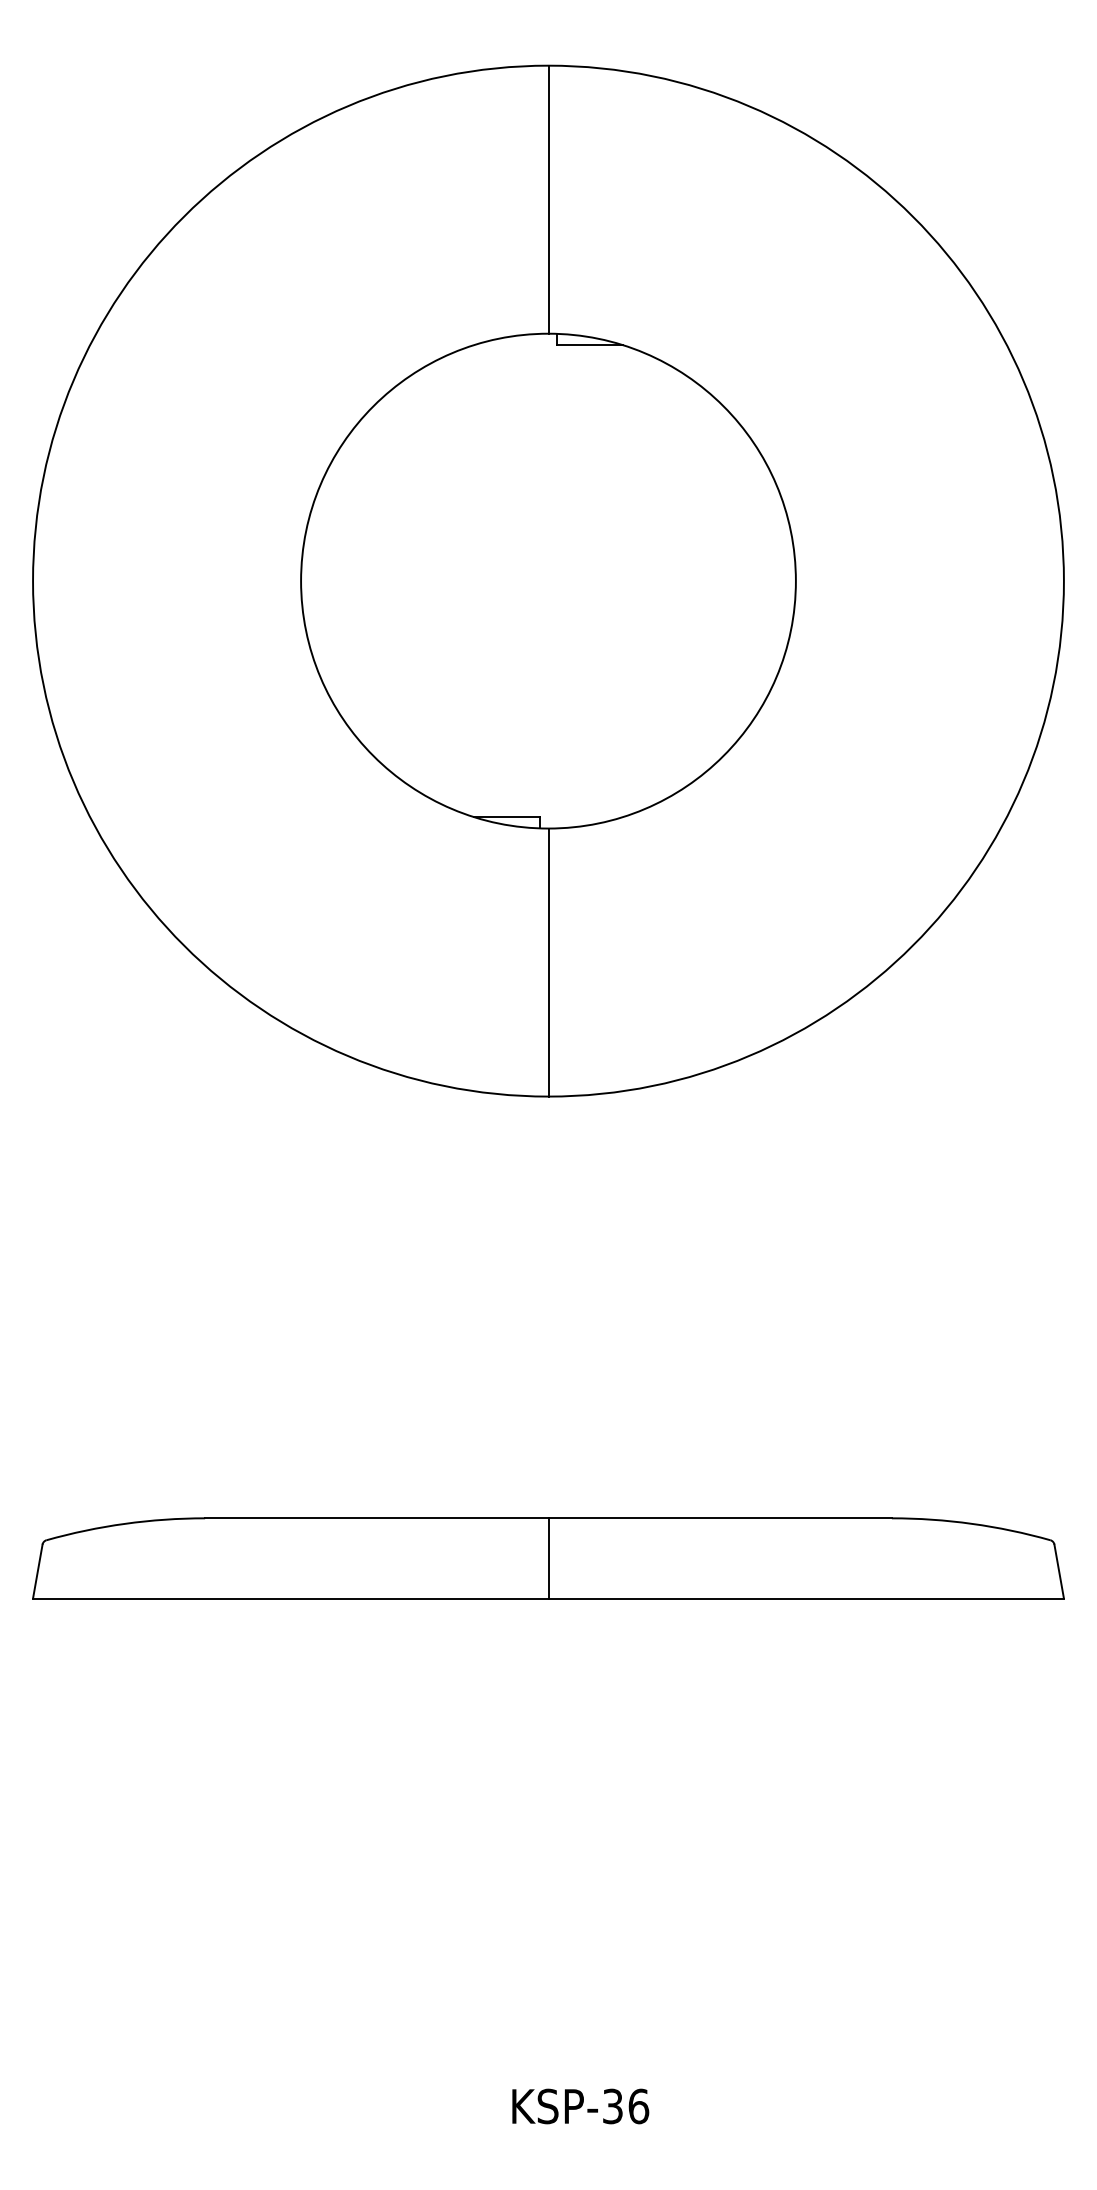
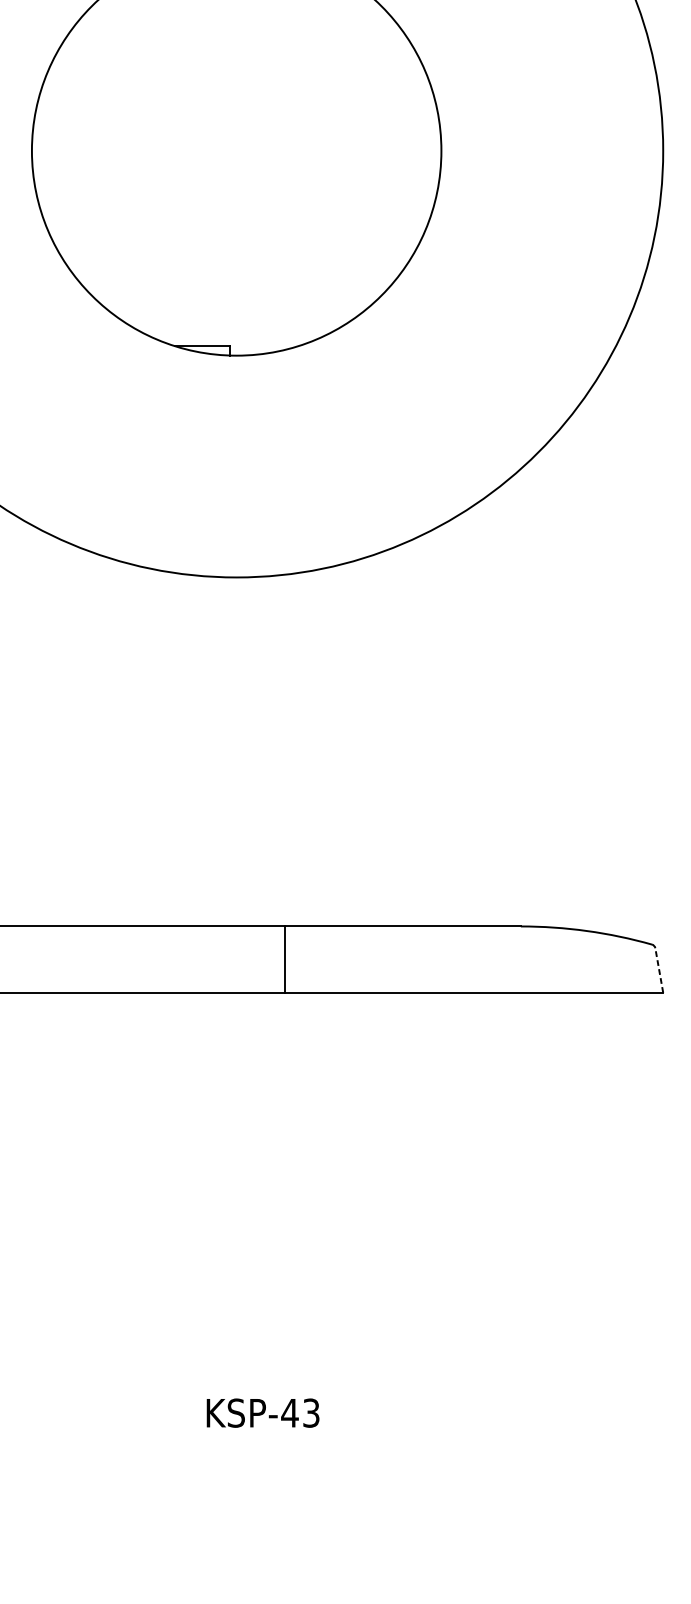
line: (548, 962) -> (236, 466), removed
line: (548, 1558) -> (284, 959), moved
line: (1059, 1571) -> (659, 970), solid -> dashed
text: (625, 2106) -> (300, 1413), KSP-36 -> KSP-43

